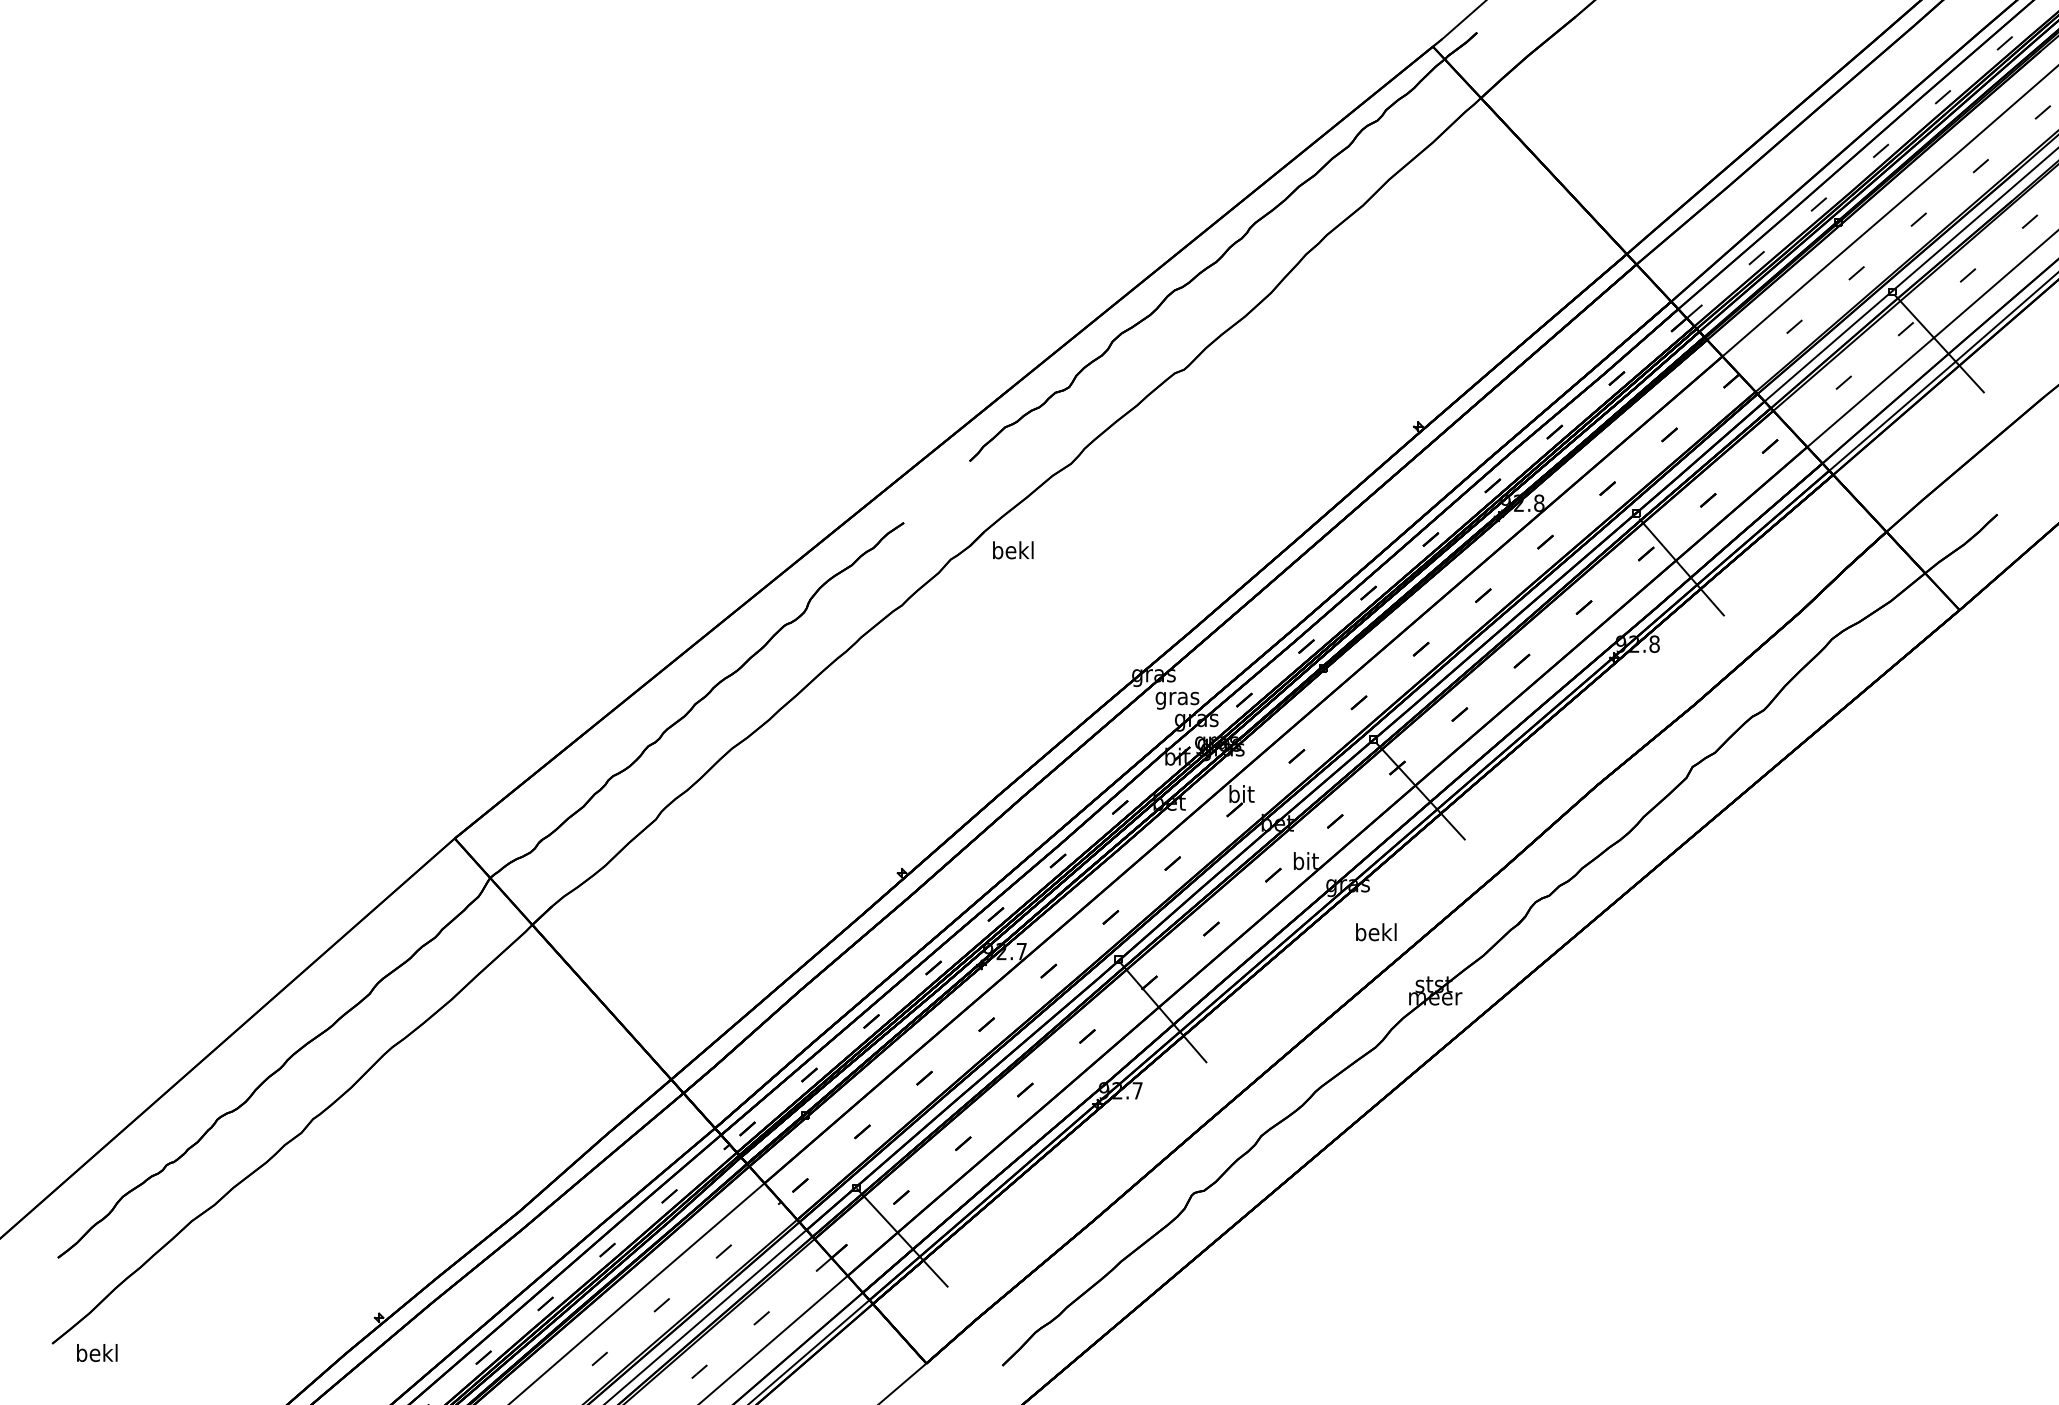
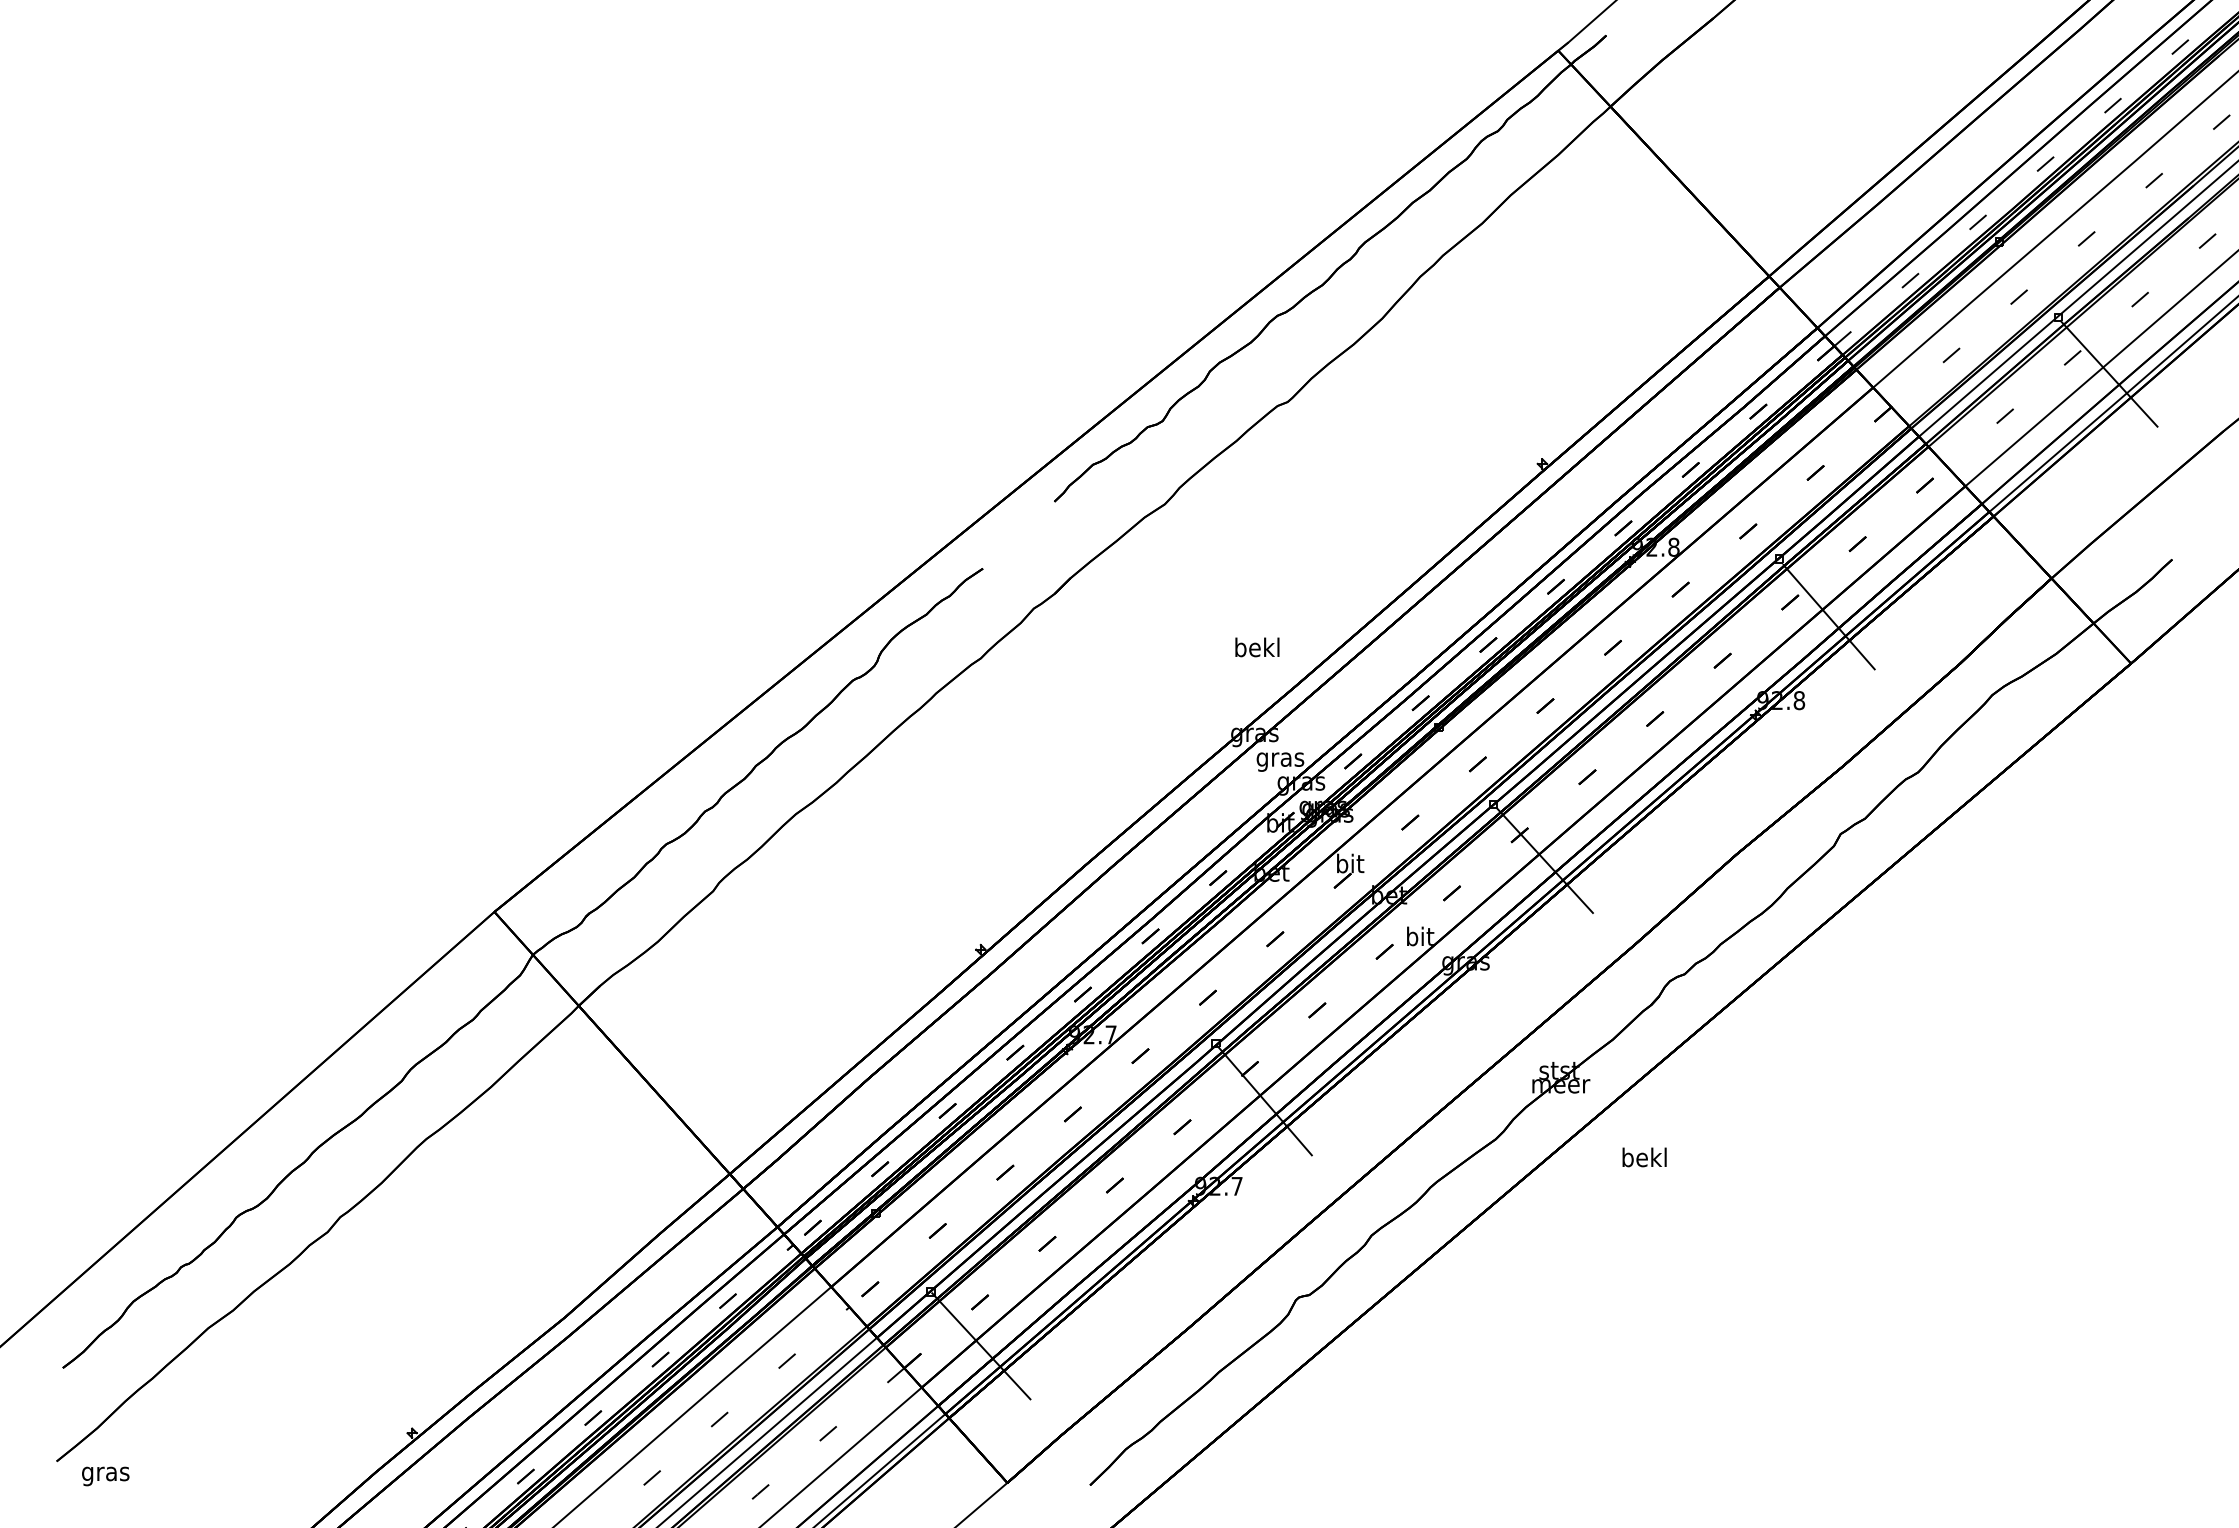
text: (1013, 550) -> (1257, 647), moved
text: (1376, 932) -> (1644, 1157), moved
text: (97, 1355) -> (105, 1474), bekl -> gras

